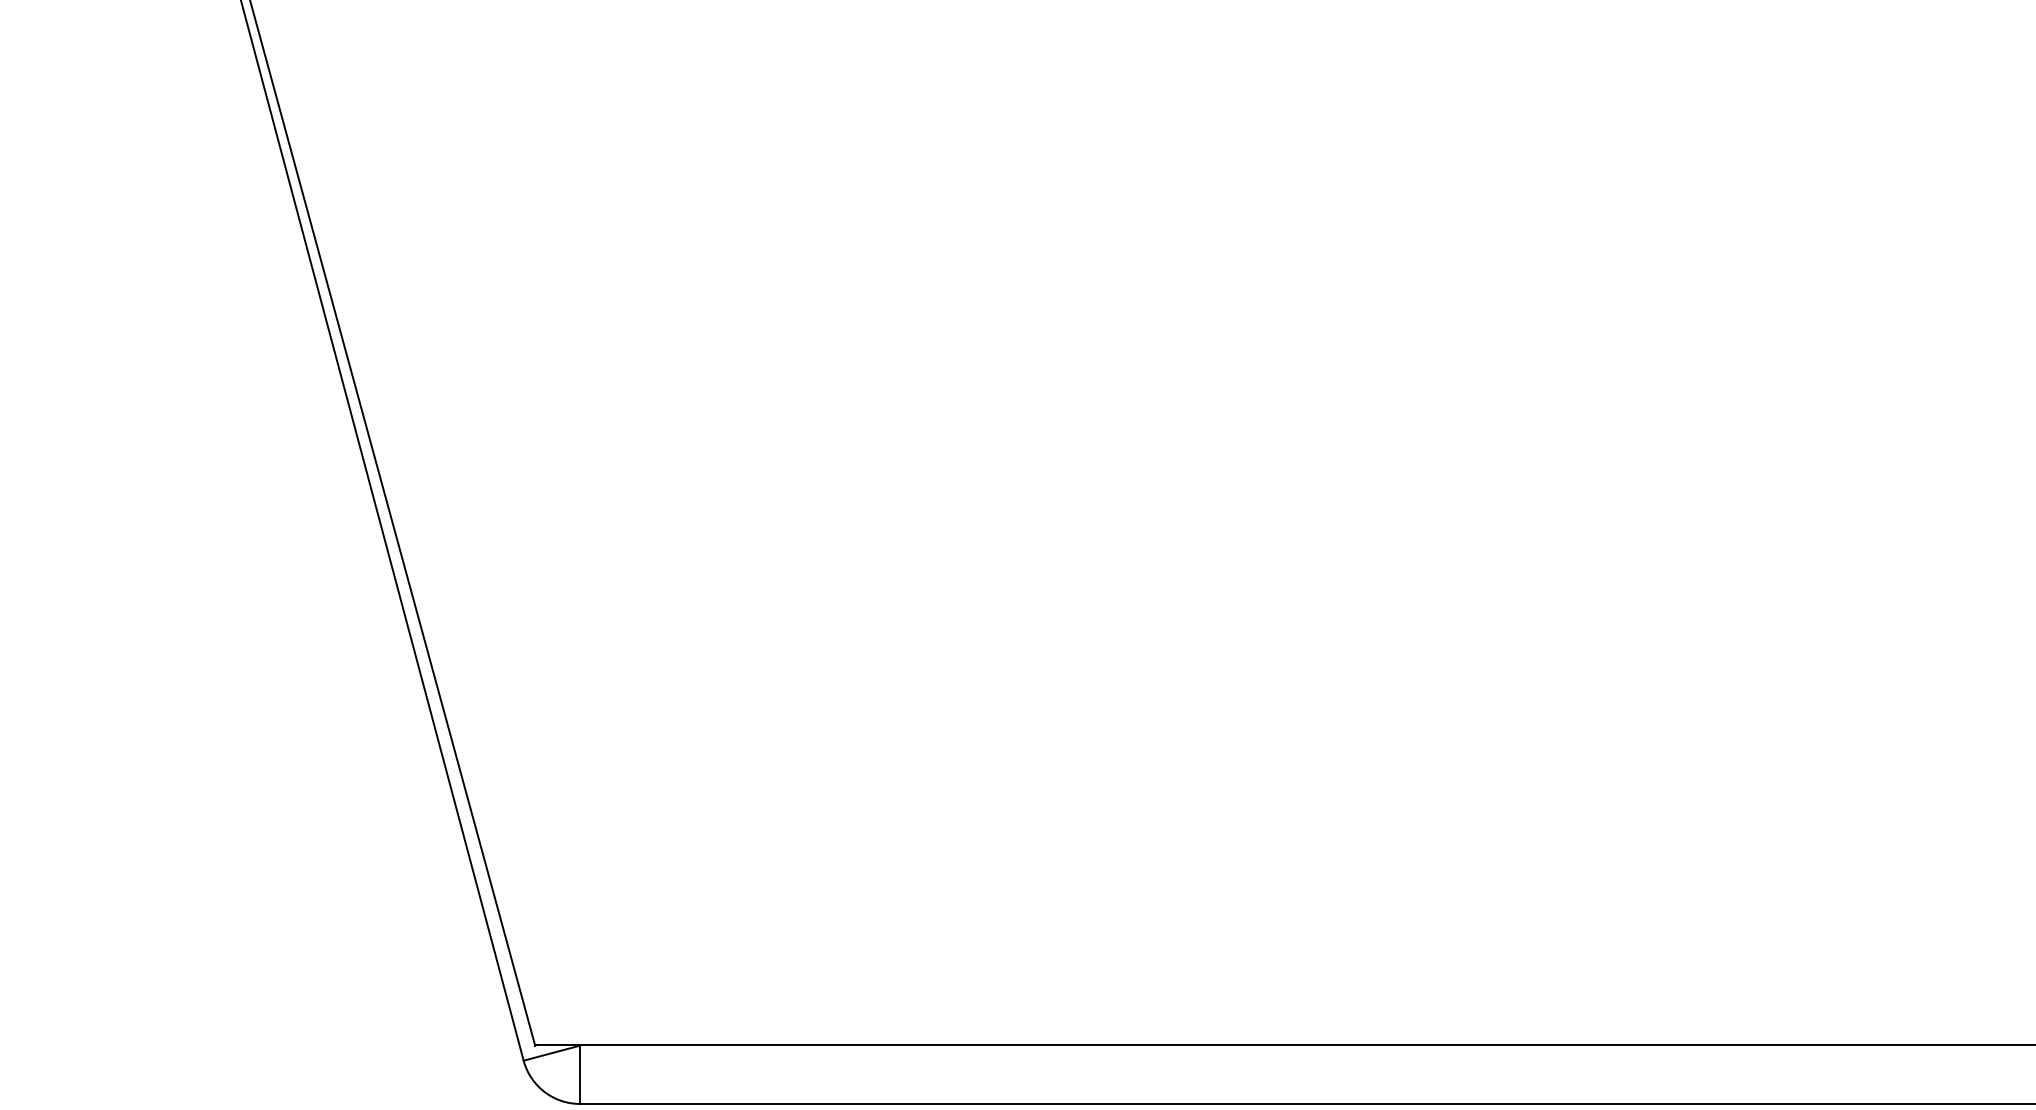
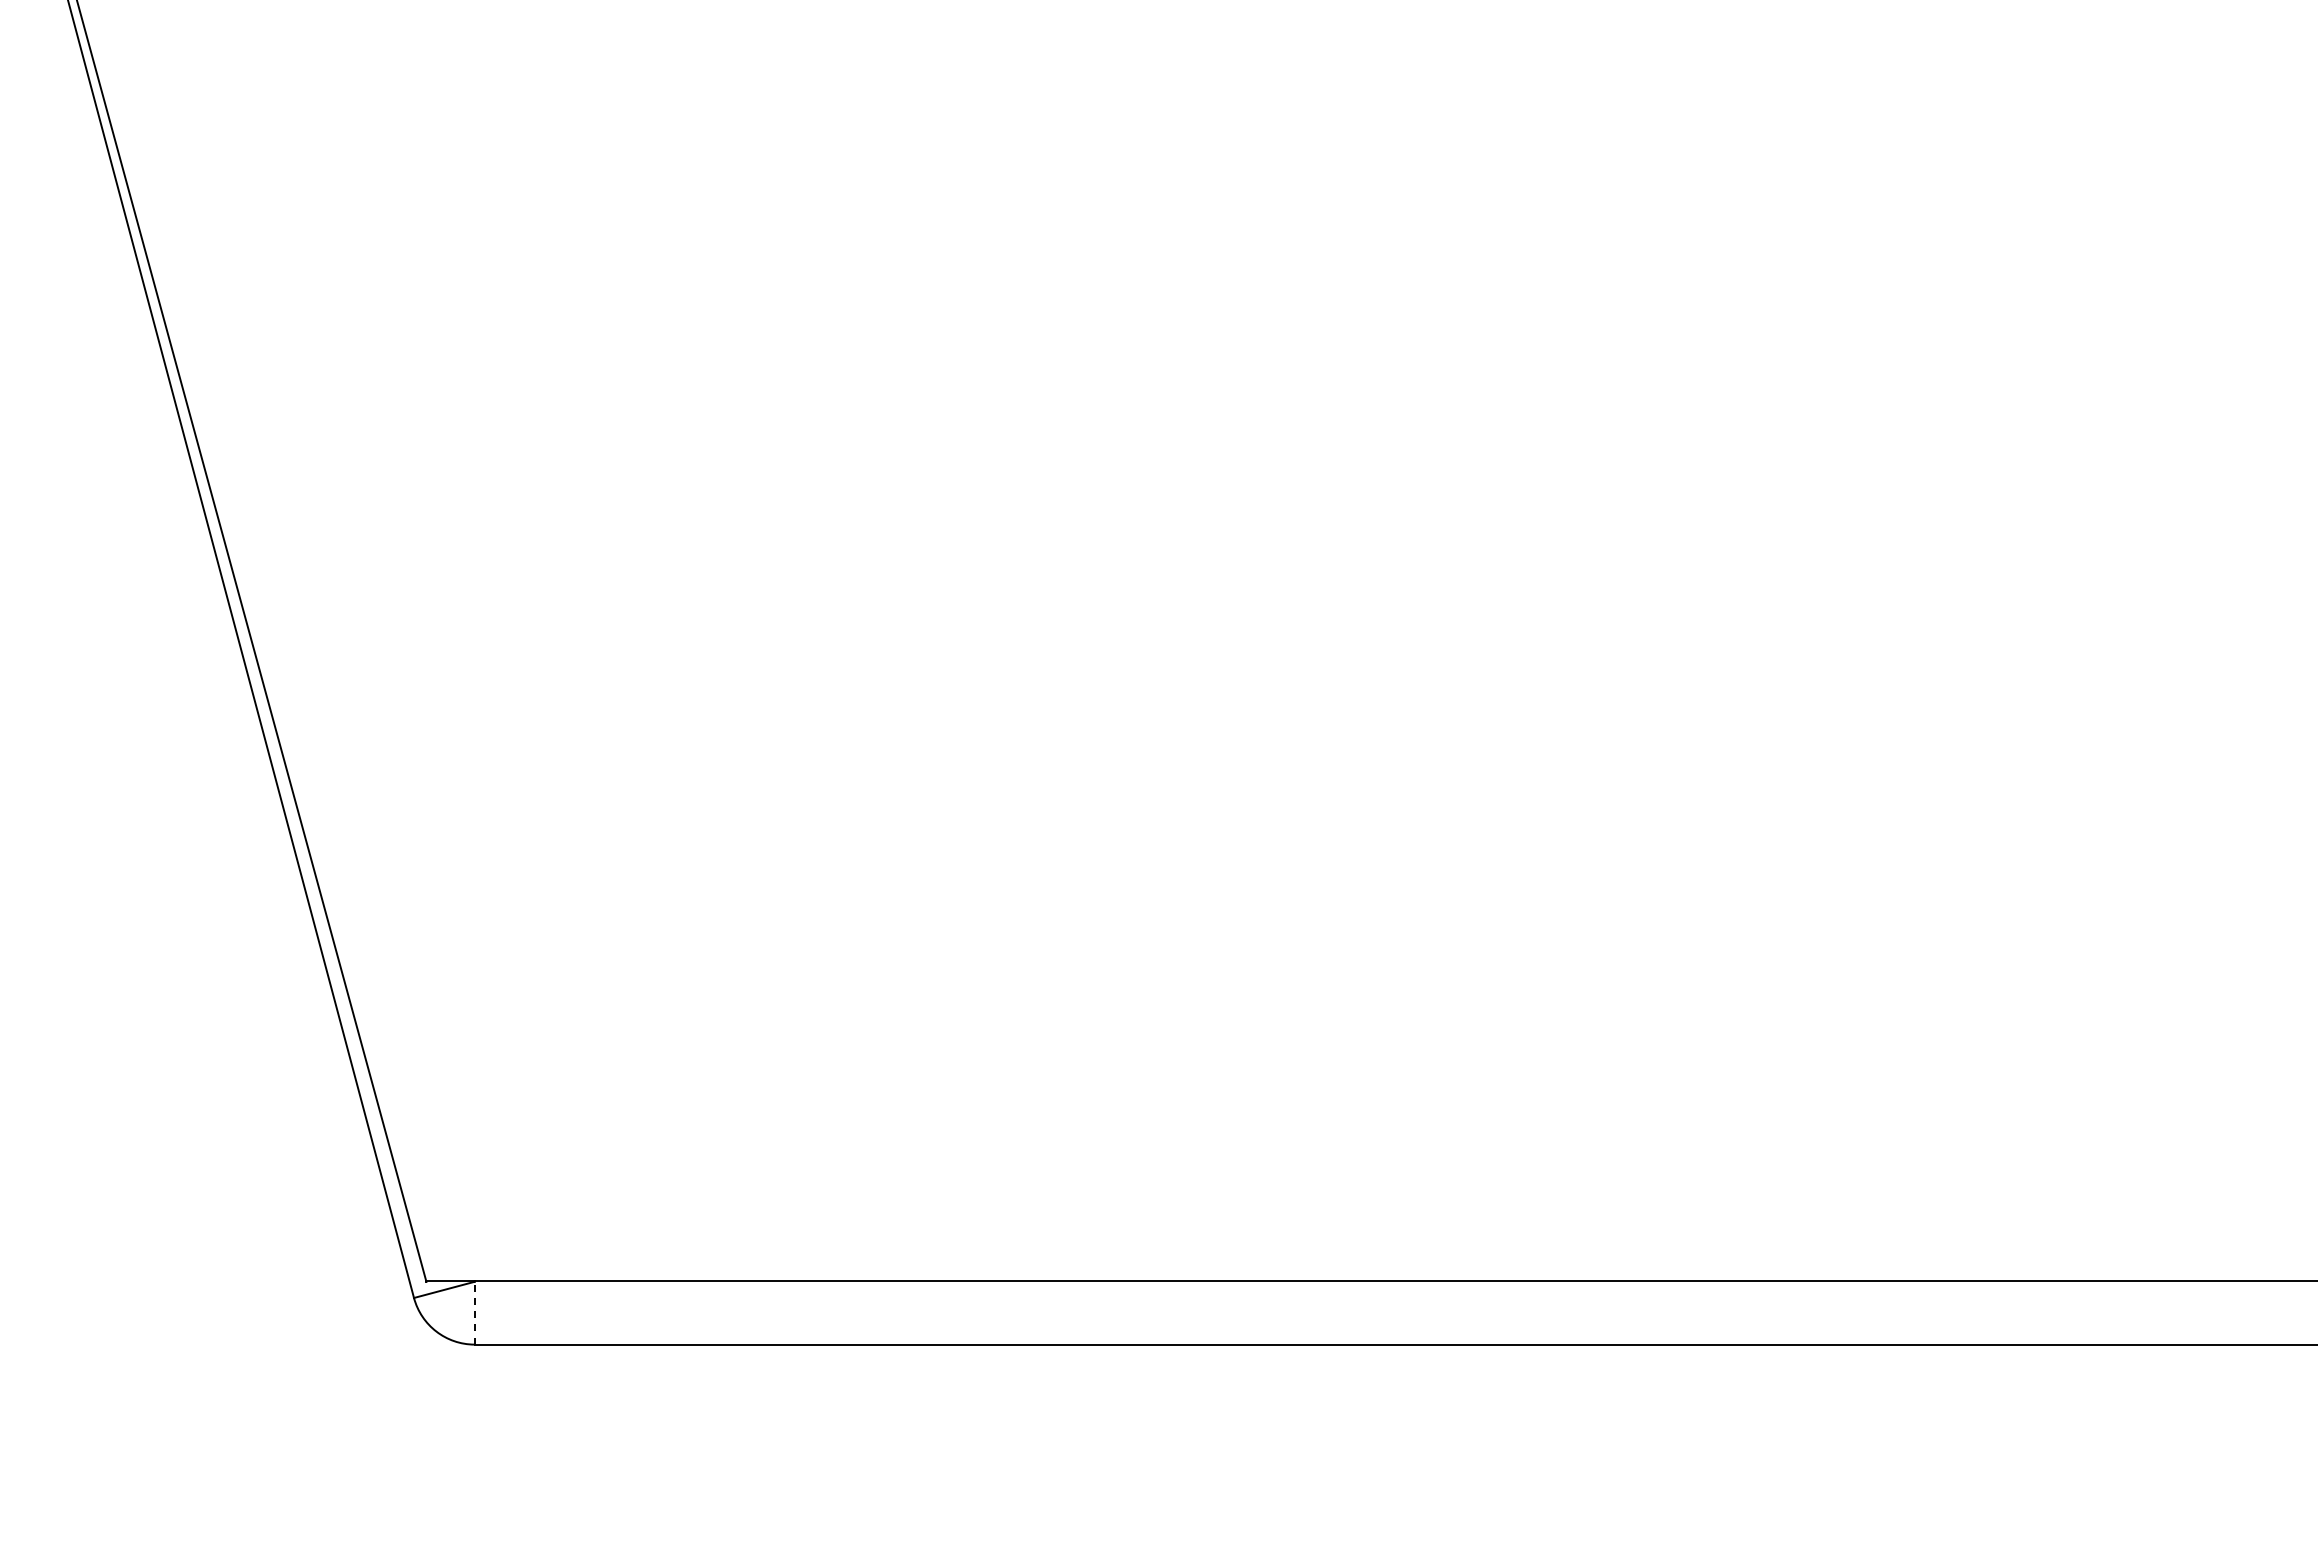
line: (579, 1074) -> (474, 1312), solid -> dashed

